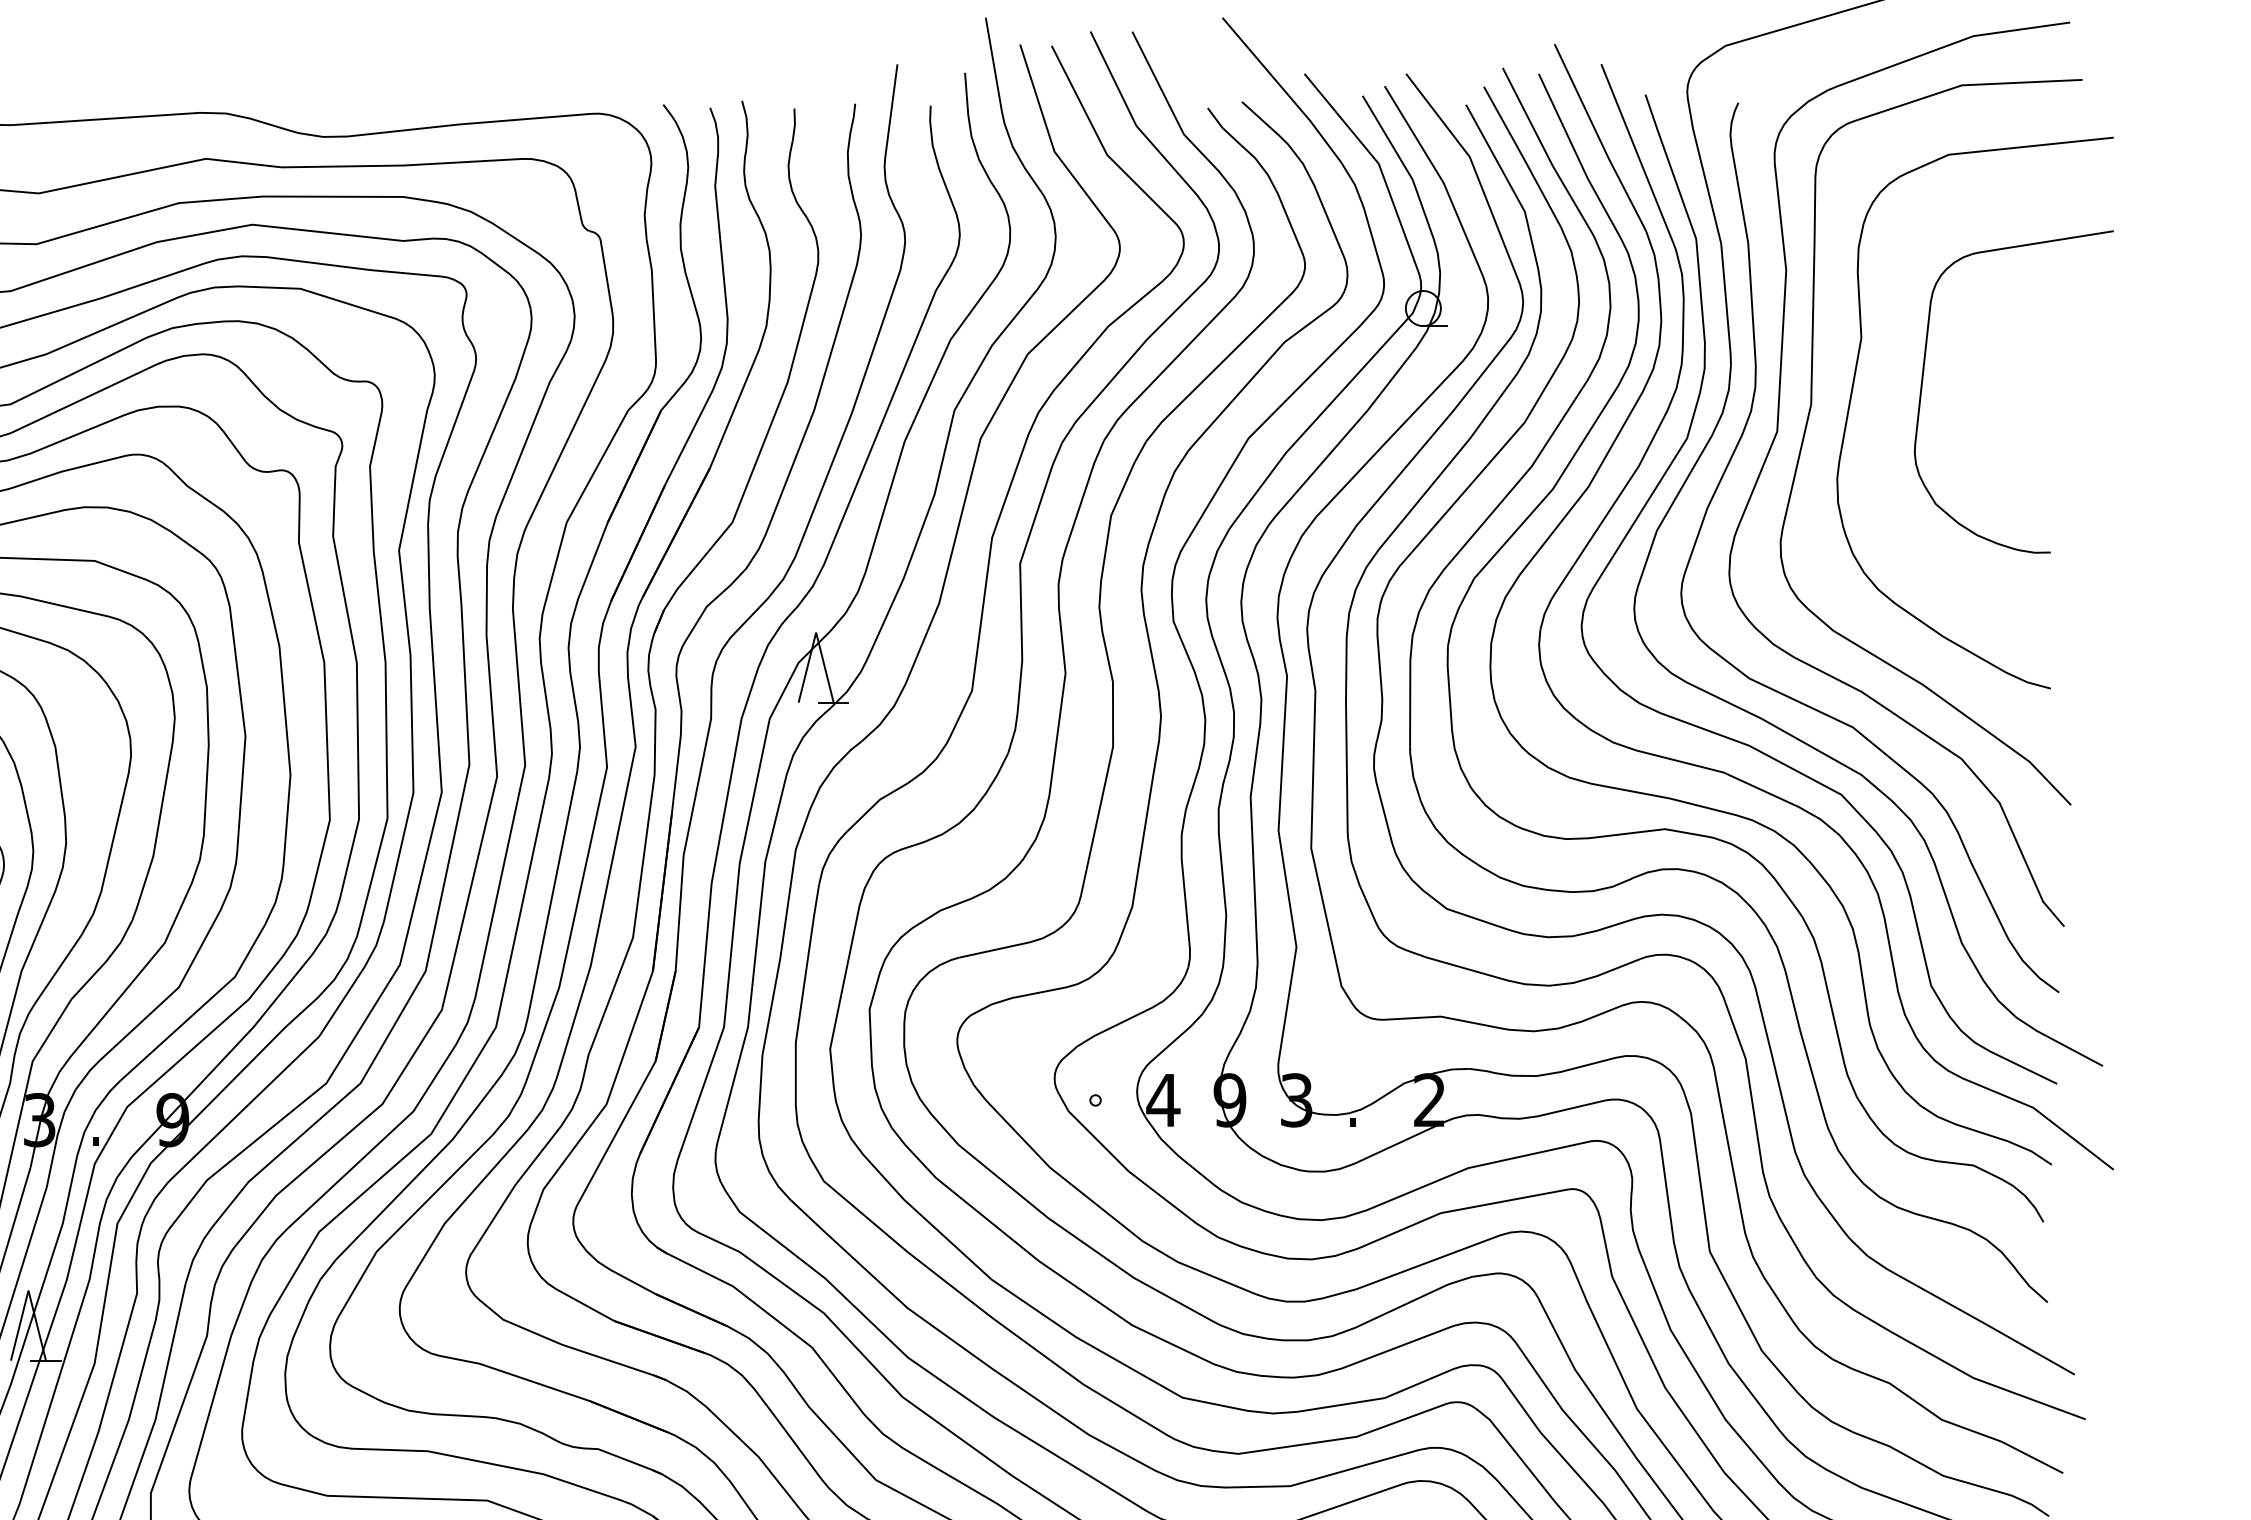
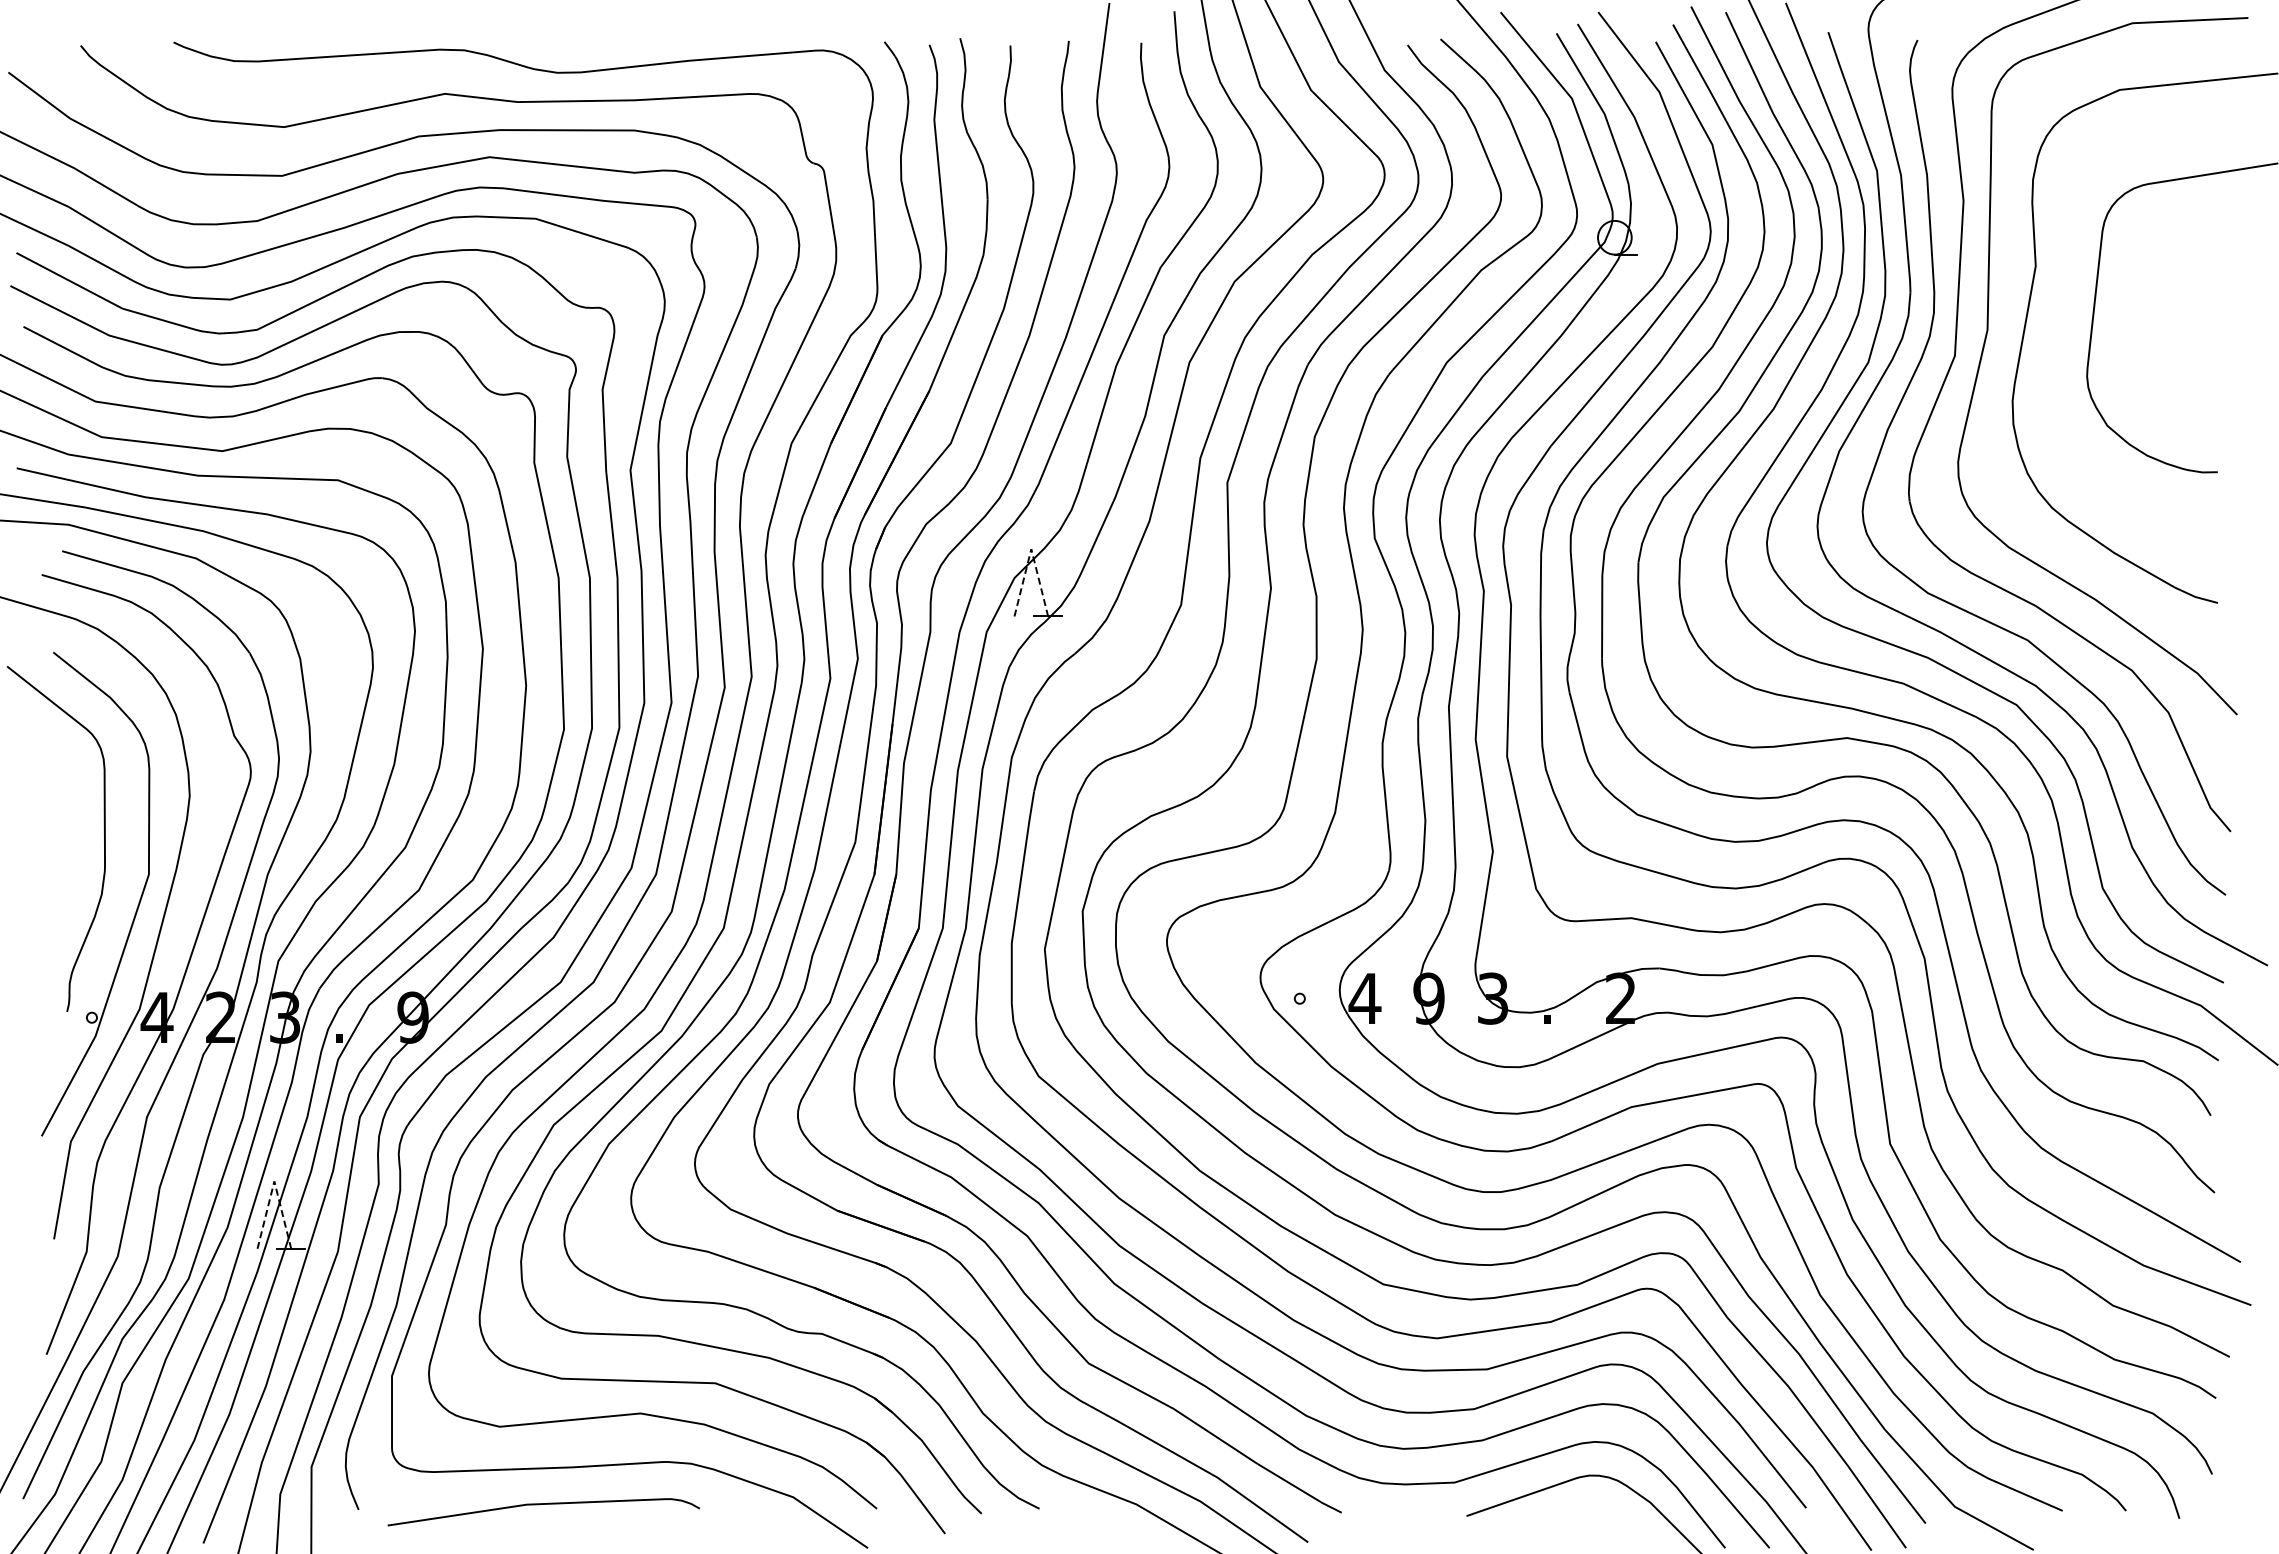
line: (816, 632) -> (1031, 549), solid -> dashed
line: (28, 1290) -> (274, 1181), solid -> dashed

